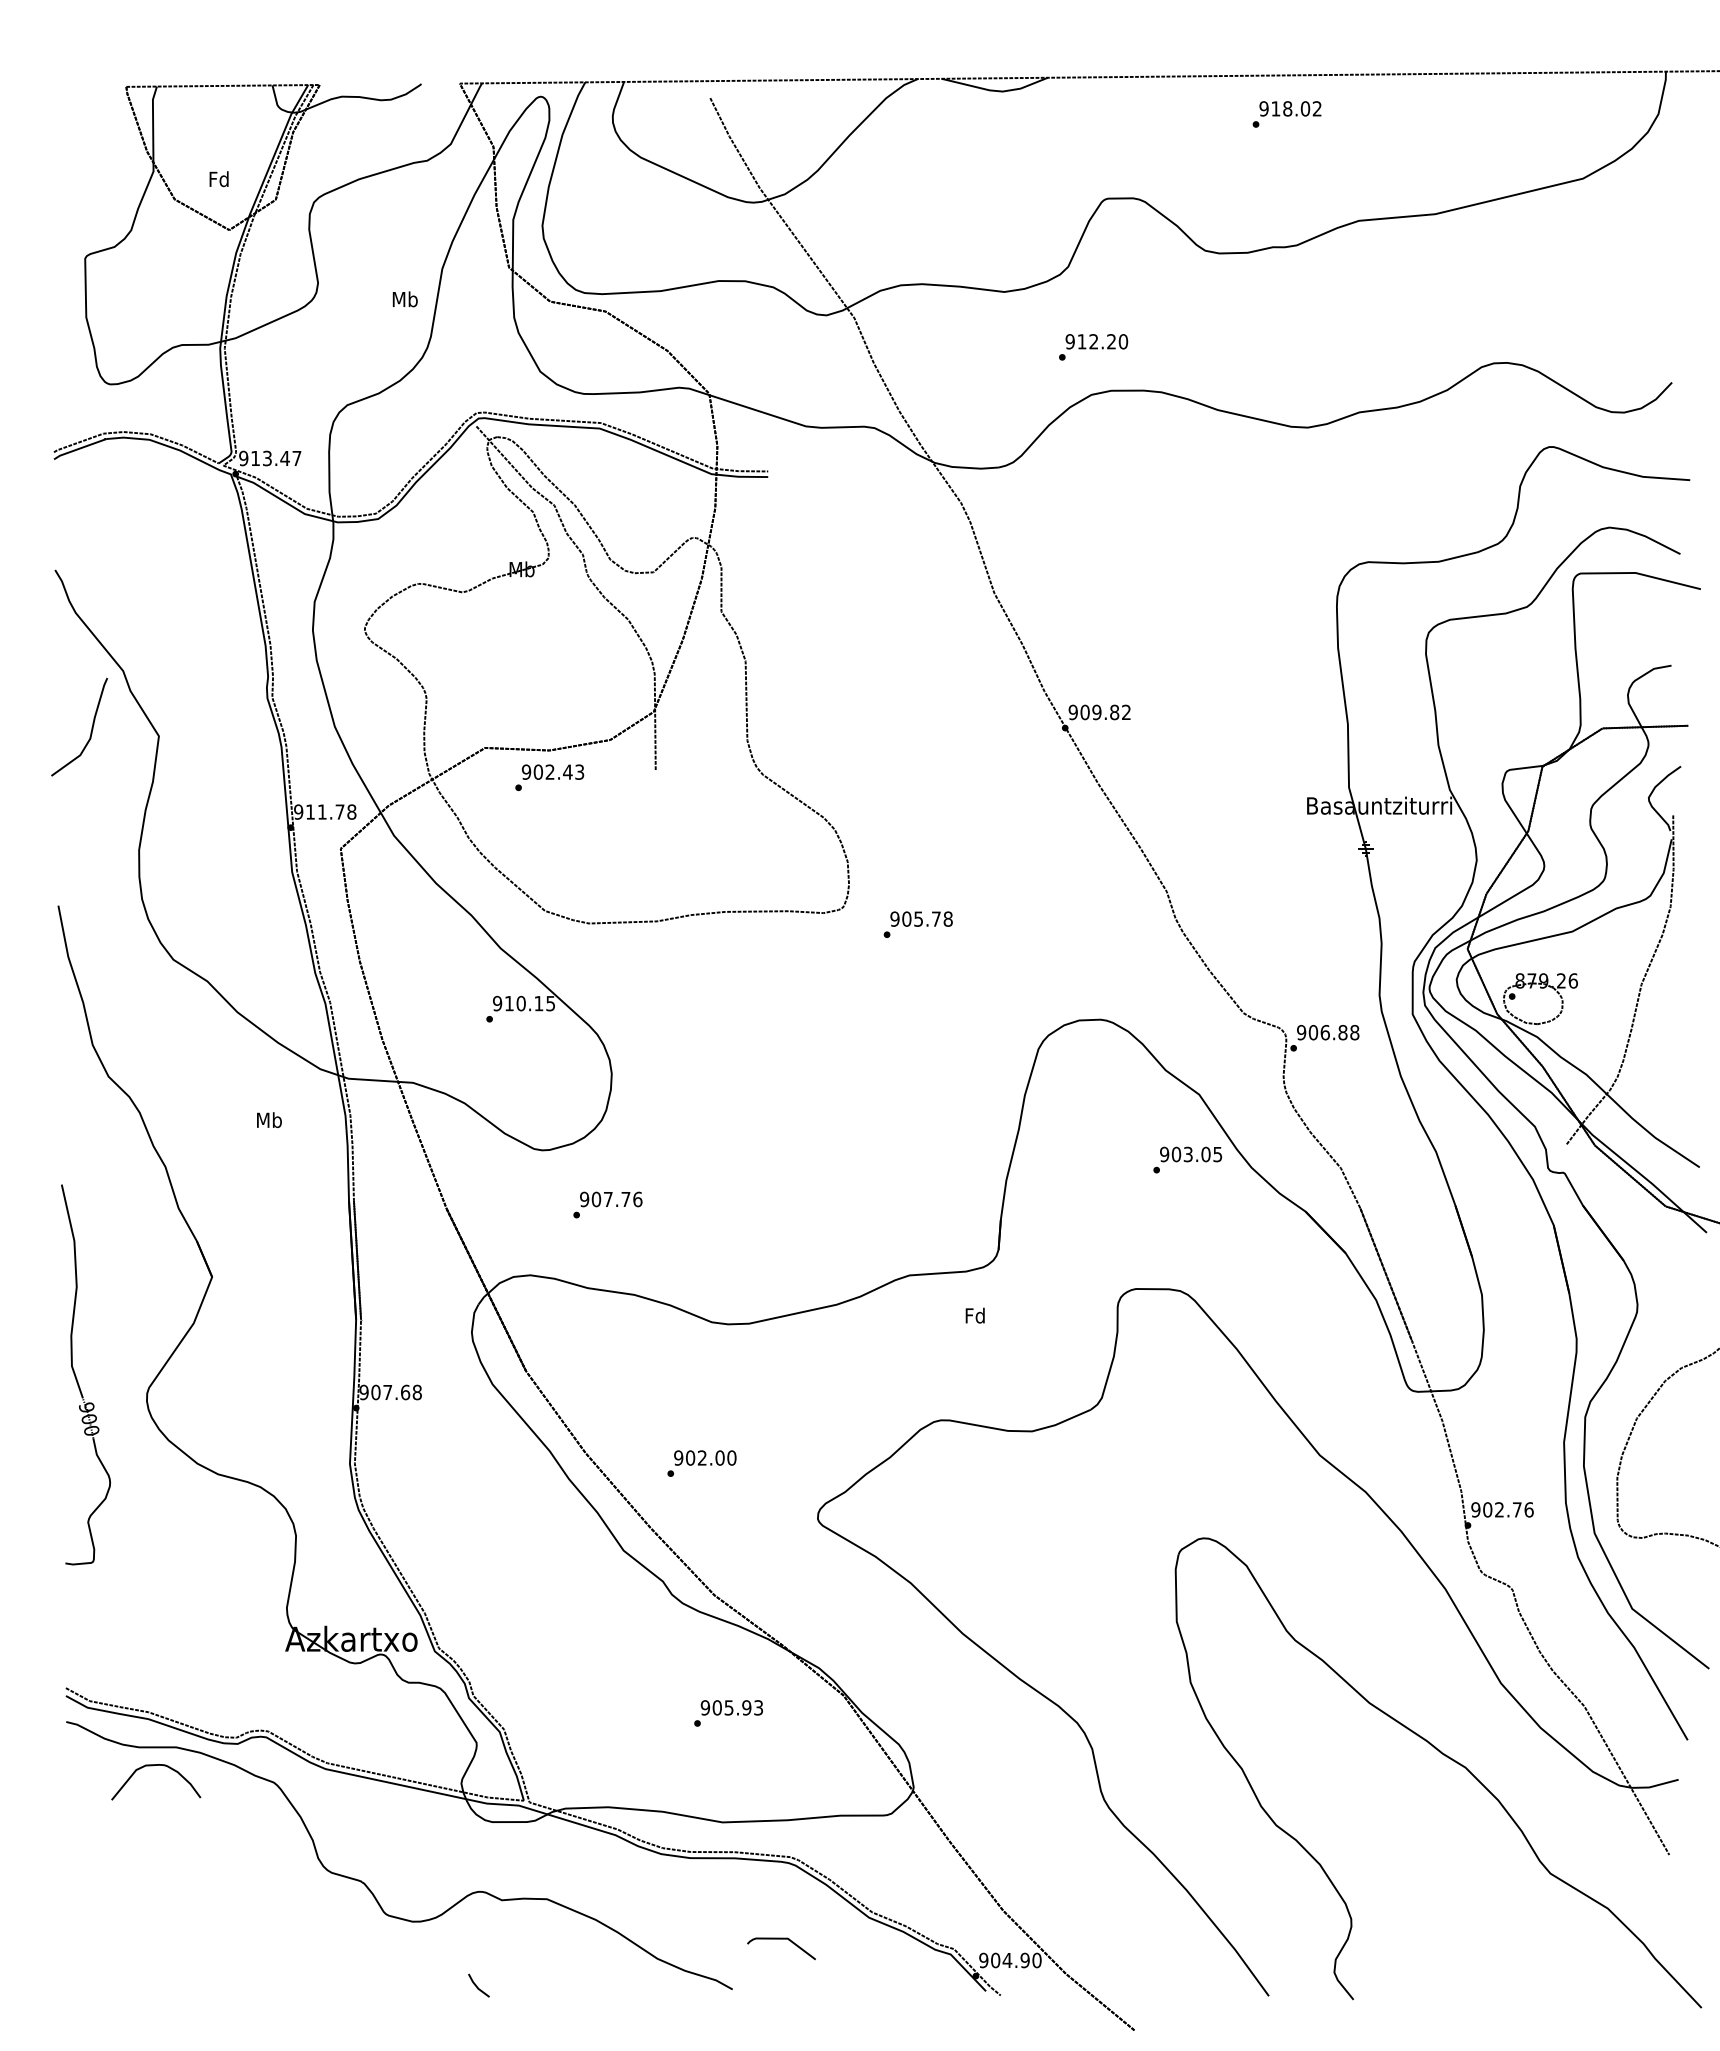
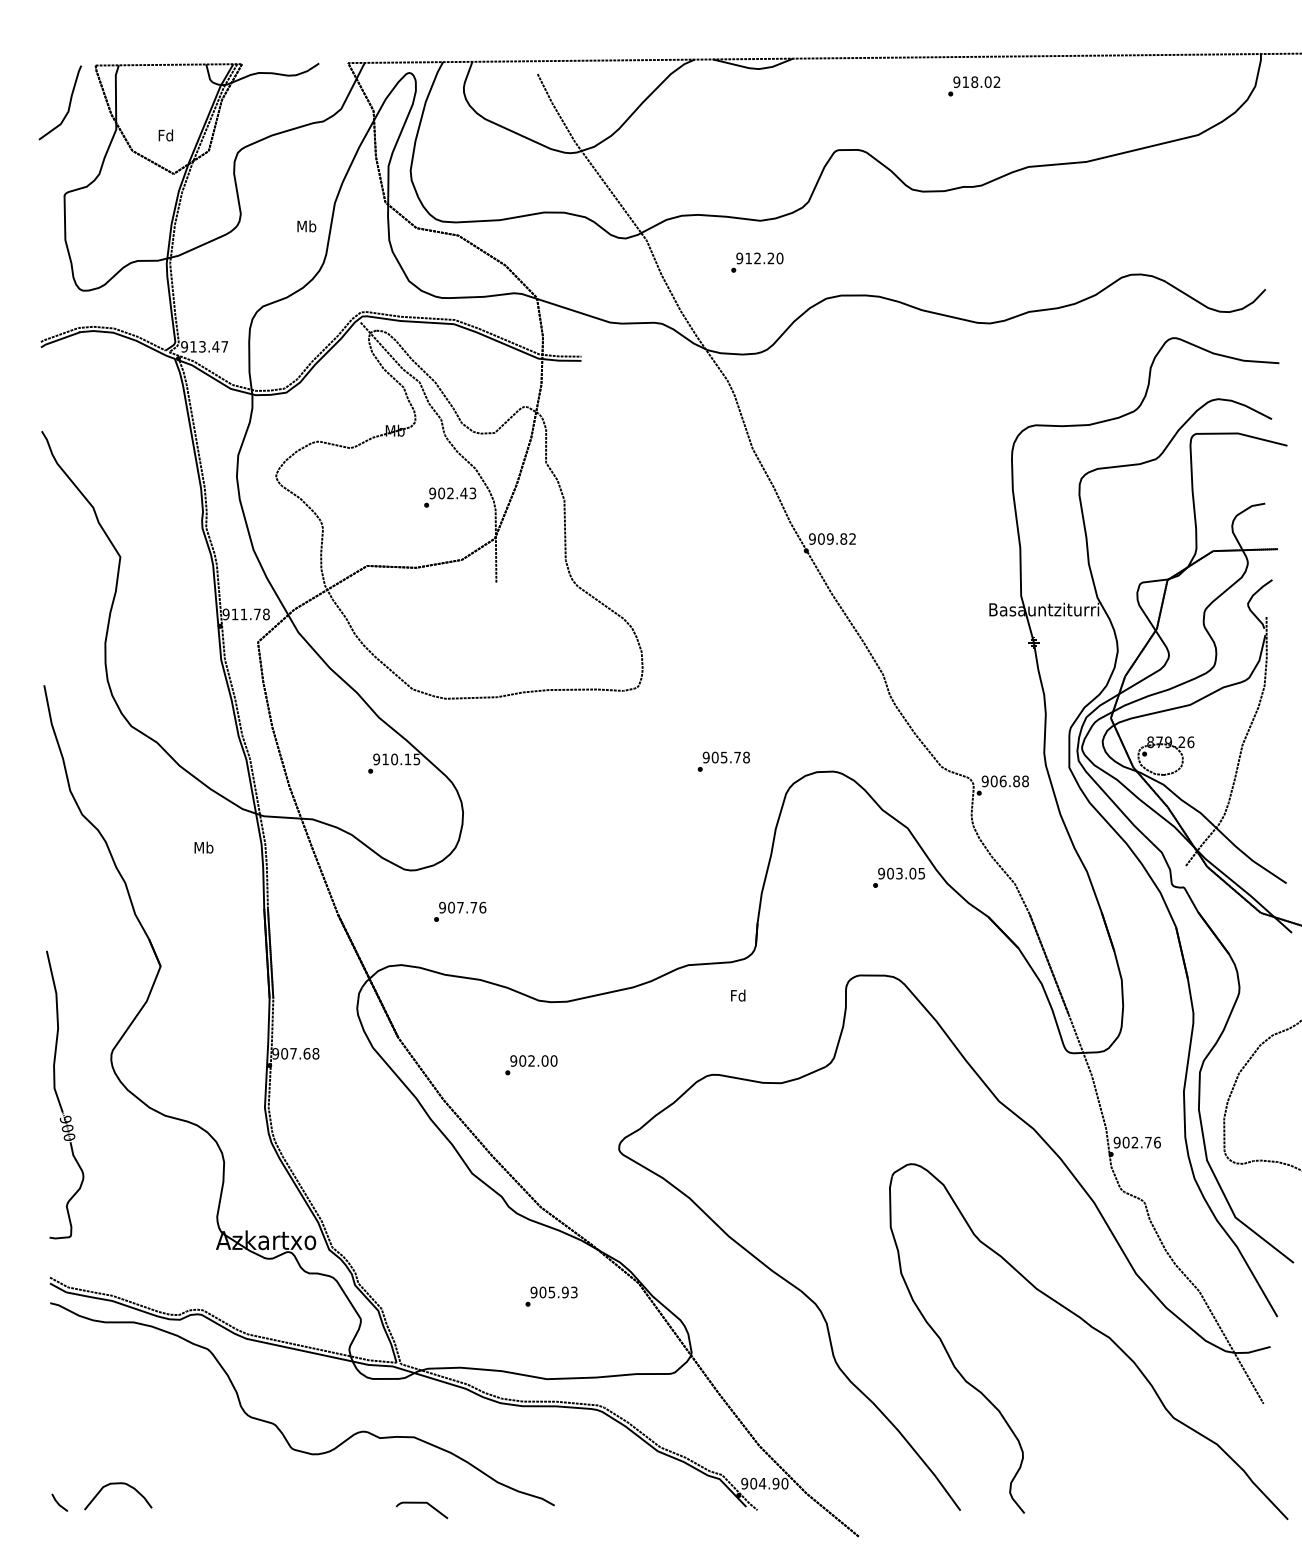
text: (1093, 347) -> (757, 262), moved
curve: (91, 727) -> (69, 103), moved
text: (549, 777) -> (450, 497), moved
text: (917, 924) -> (723, 761), moved
part: (77, 1378) -> (58, 1097), moved
text: (701, 1463) -> (531, 1065), moved
curve: (152, 1766) -> (115, 1484), moved
curve: (781, 1939) -> (422, 1503), moved
line: (477, 1986) -> (58, 1503), moved

